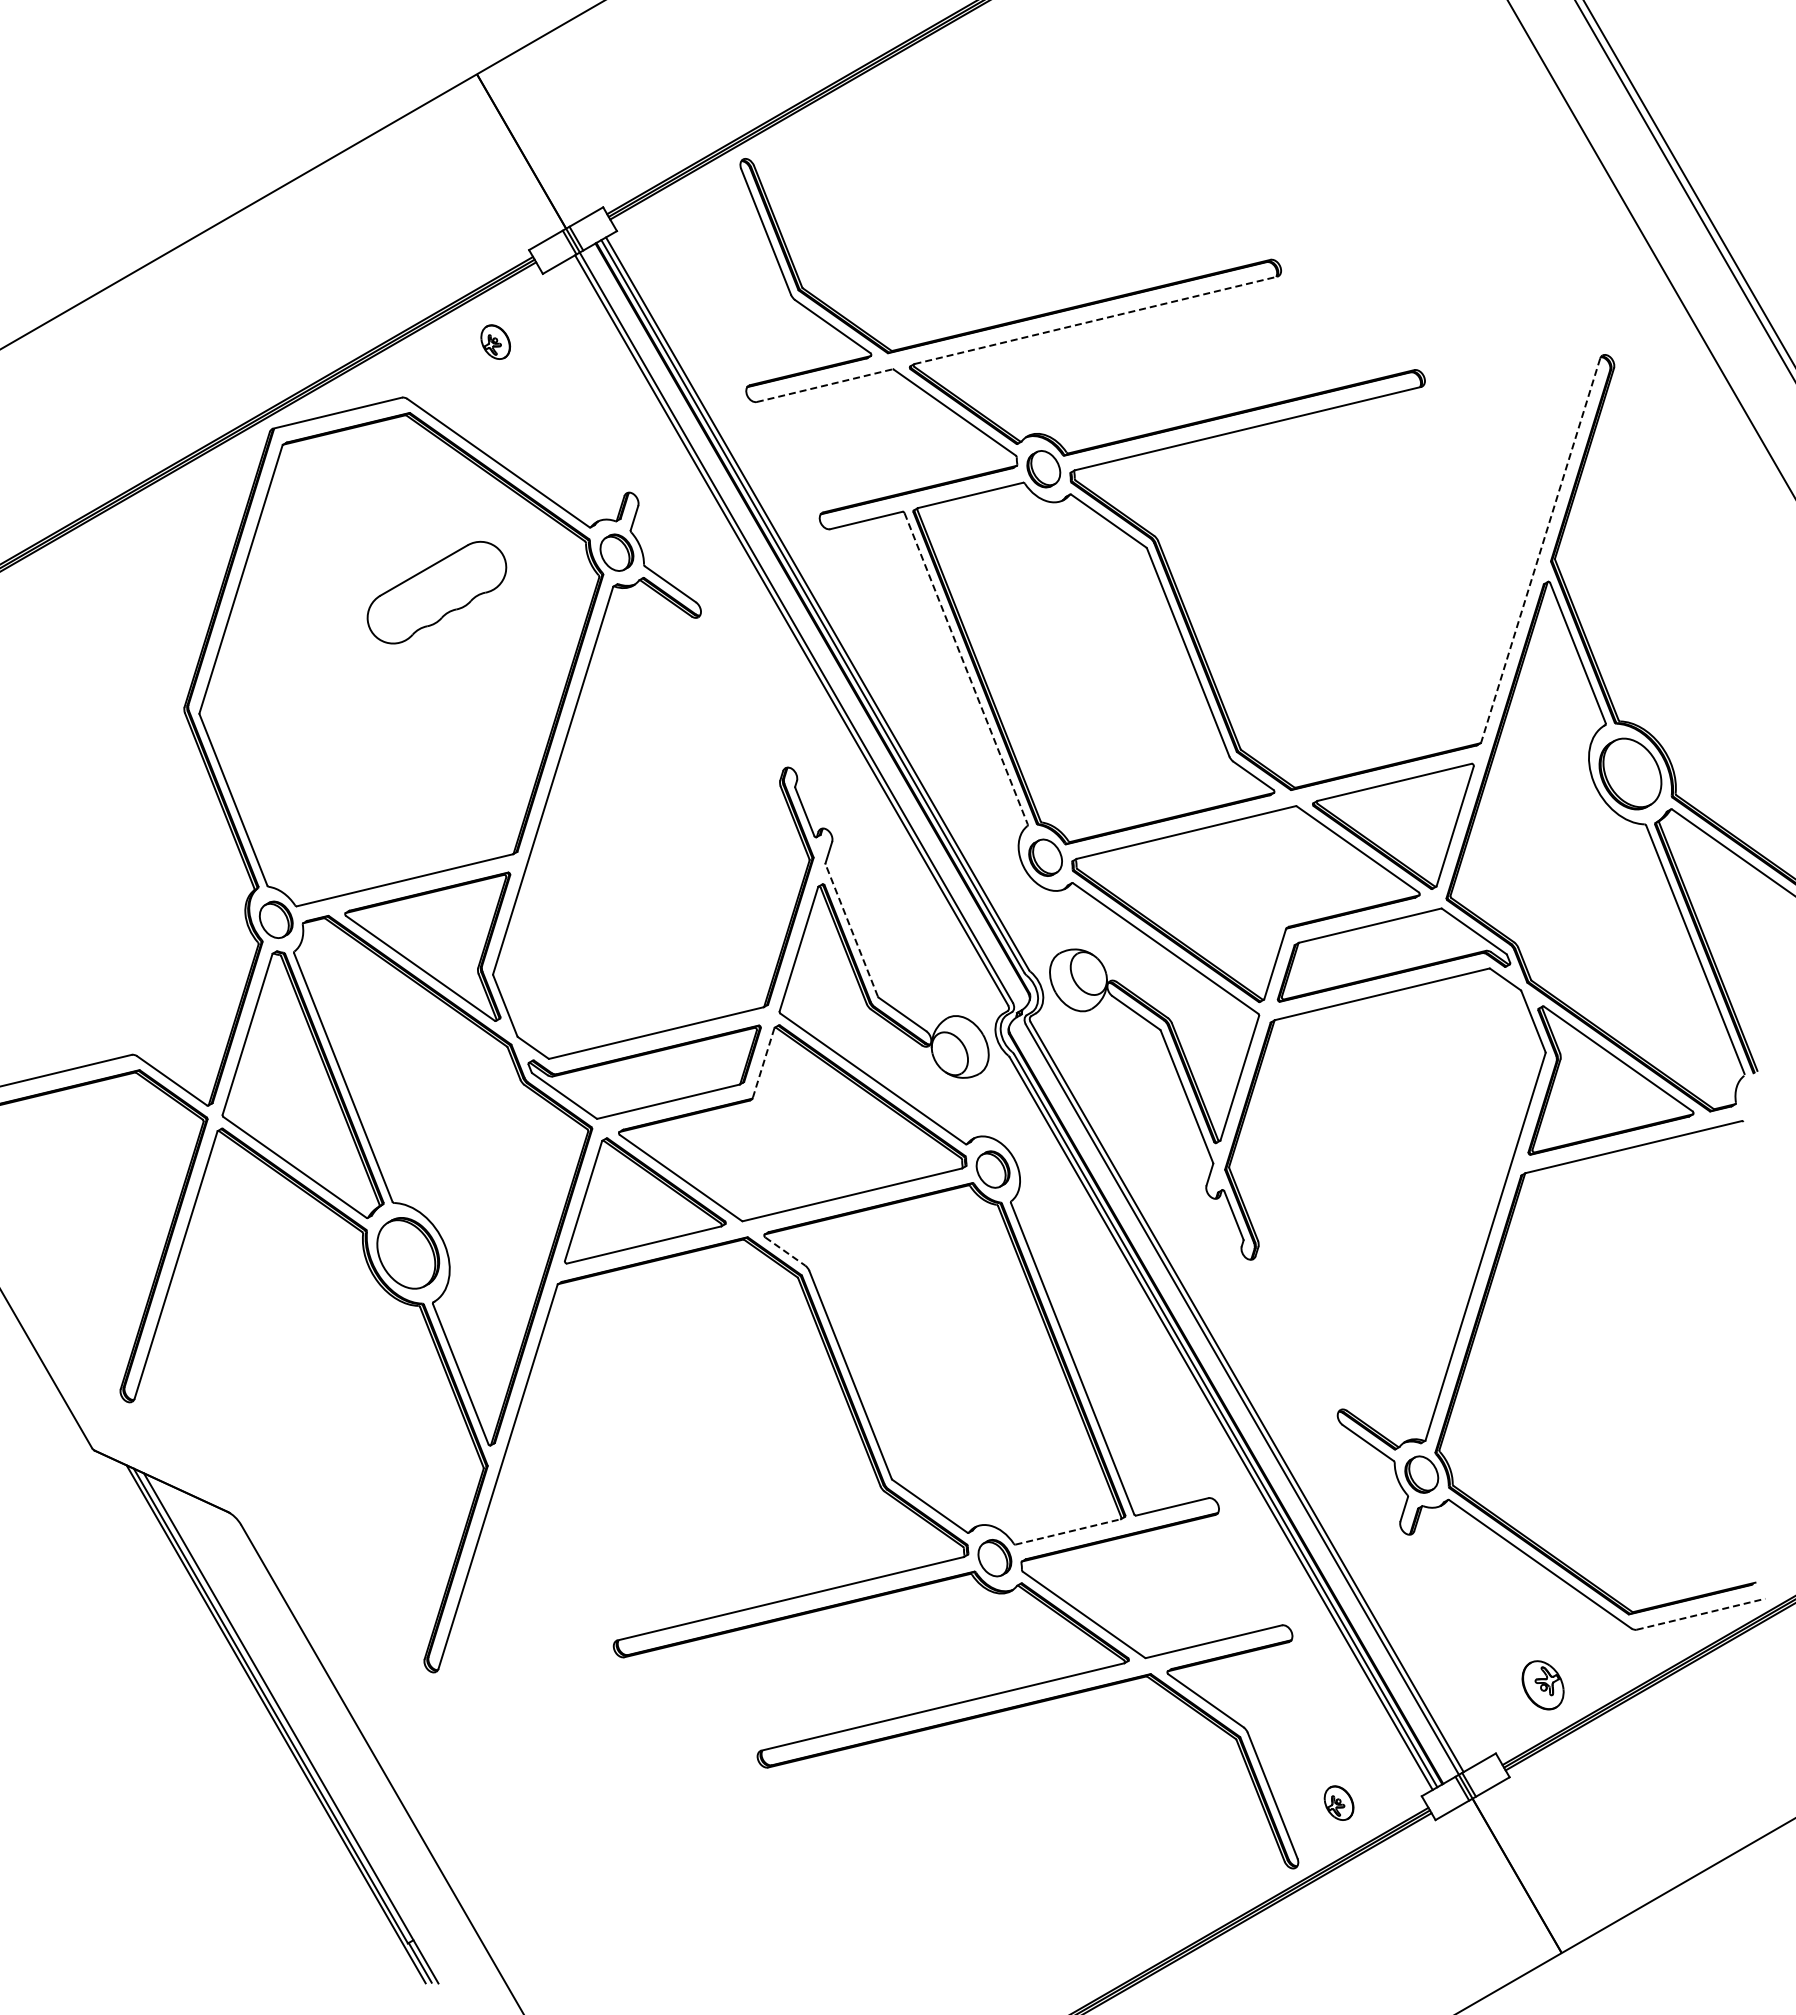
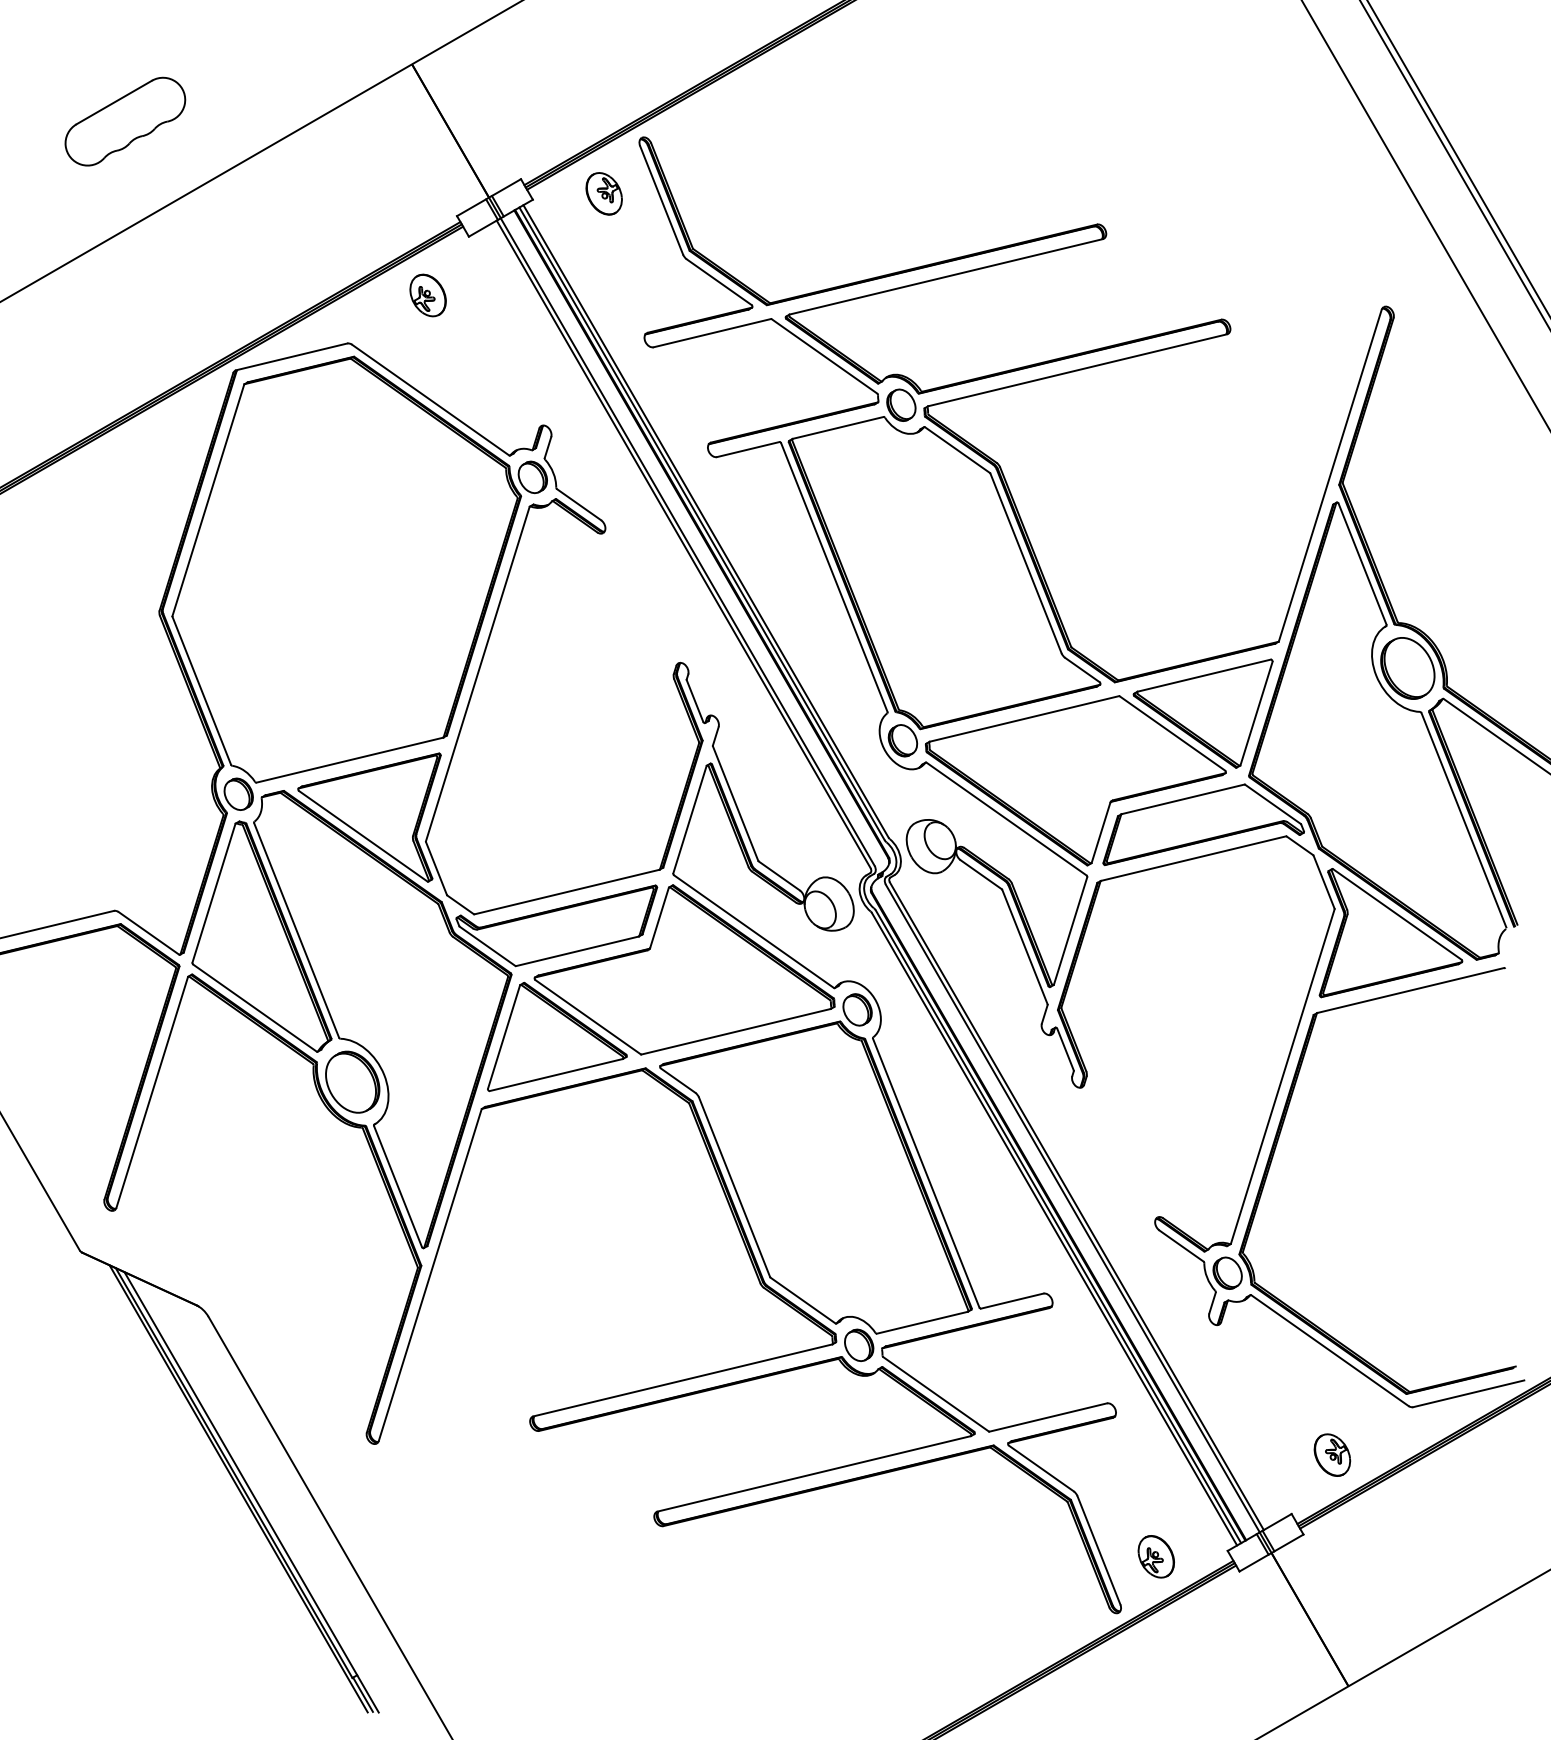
part: (699, 224) -> (604, 194), added
line: (1095, 320) -> (946, 276), dashed -> solid
part: (495, 342) -> (428, 295), size x1.43
line: (824, 385) -> (712, 333), dashed -> solid
line: (1540, 550) -> (1330, 475), dashed -> solid
part: (436, 592) -> (125, 121), moved
line: (966, 669) -> (834, 578), dashed -> solid
line: (851, 930) -> (735, 803), dashed -> solid
line: (763, 1063) -> (659, 918), dashed -> solid
line: (785, 1251) -> (678, 1080), dashed -> solid
line: (1068, 1531) -> (922, 1322), dashed -> solid
line: (1701, 1614) -> (1469, 1394), dashed -> solid
part: (1338, 1803) -> (1155, 1557), size x1.43

